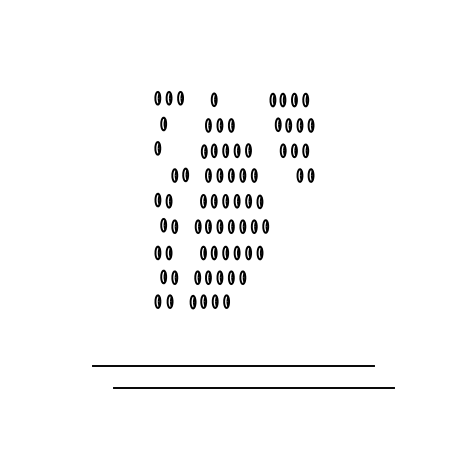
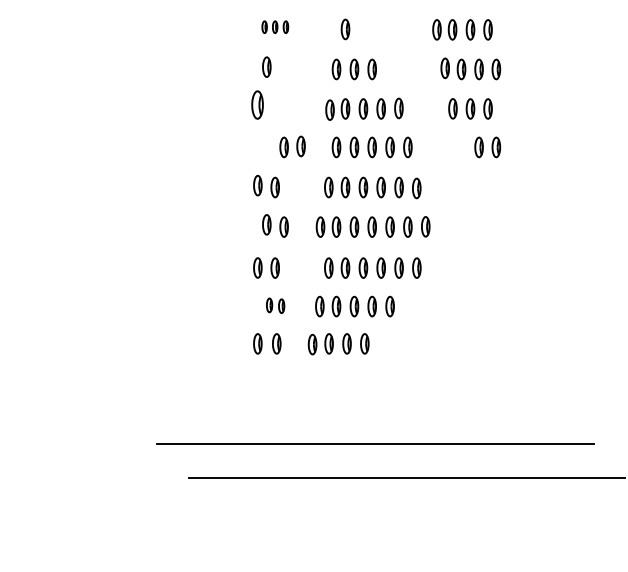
part: (168, 98) -> (274, 27), size x0.6
part: (157, 148) -> (257, 105), size x1.4
part: (169, 276) -> (275, 304), size x0.7

